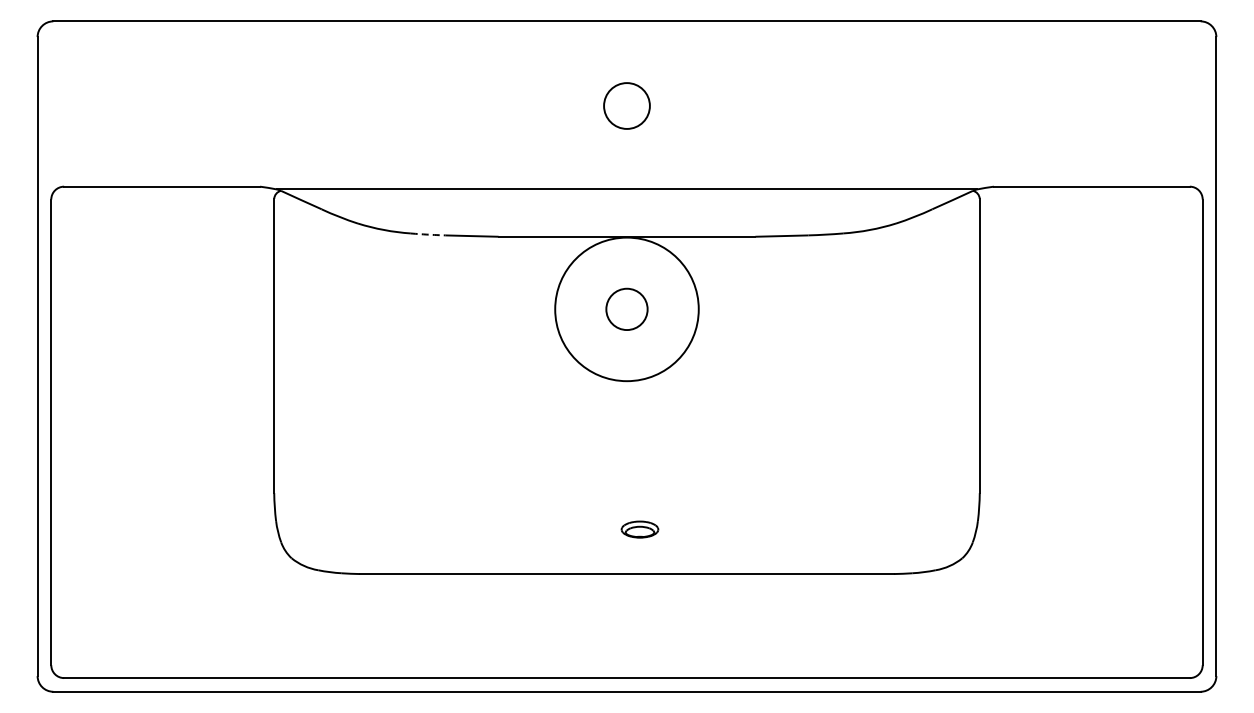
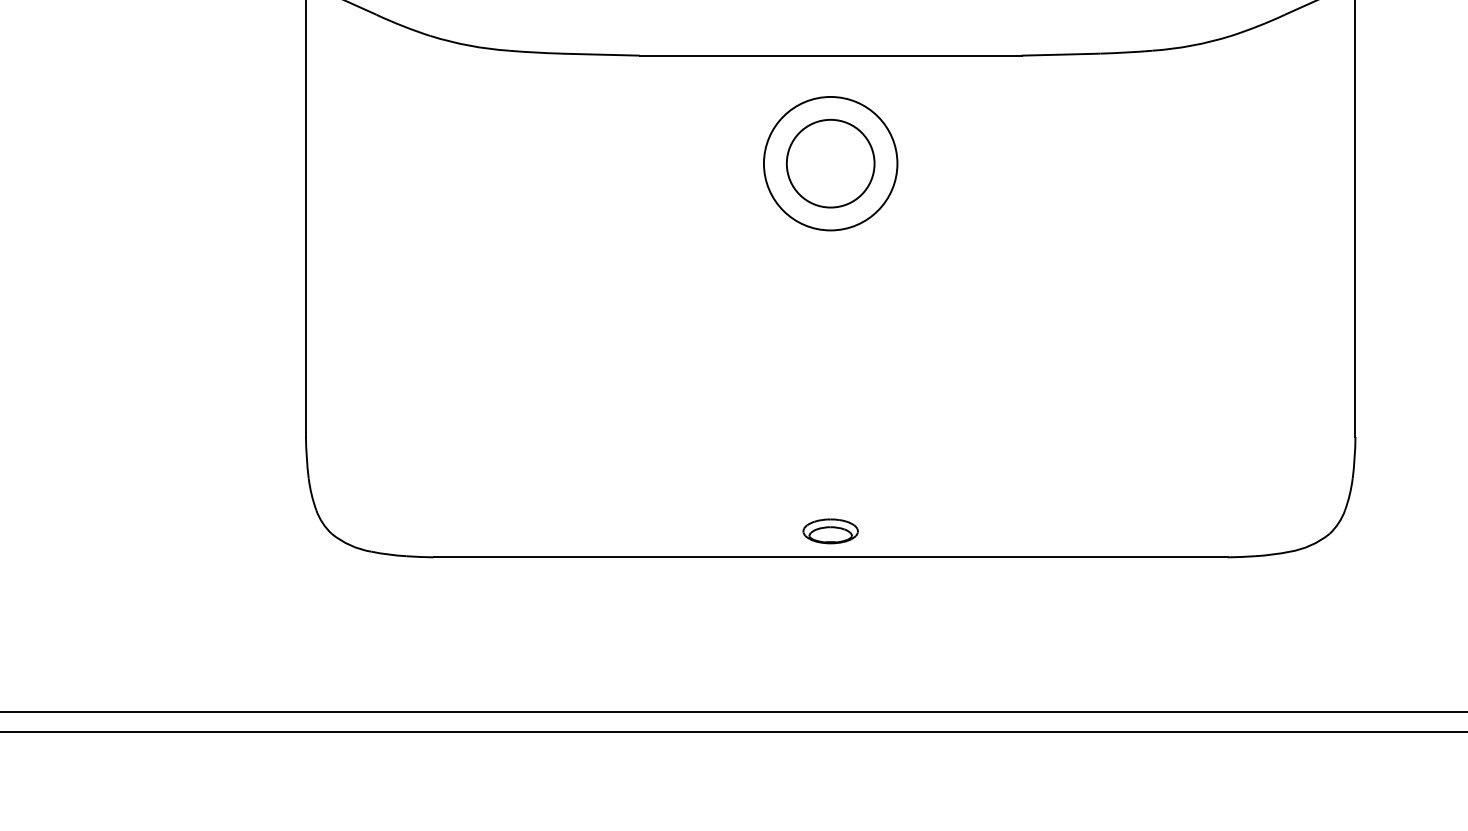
arc: (428, 234) -> (535, 52), dashed -> solid
circle: (626, 308) -> (829, 162), size x1.43
circle: (626, 309) -> (829, 163), size x0.62
part: (639, 529) -> (829, 531), moved

